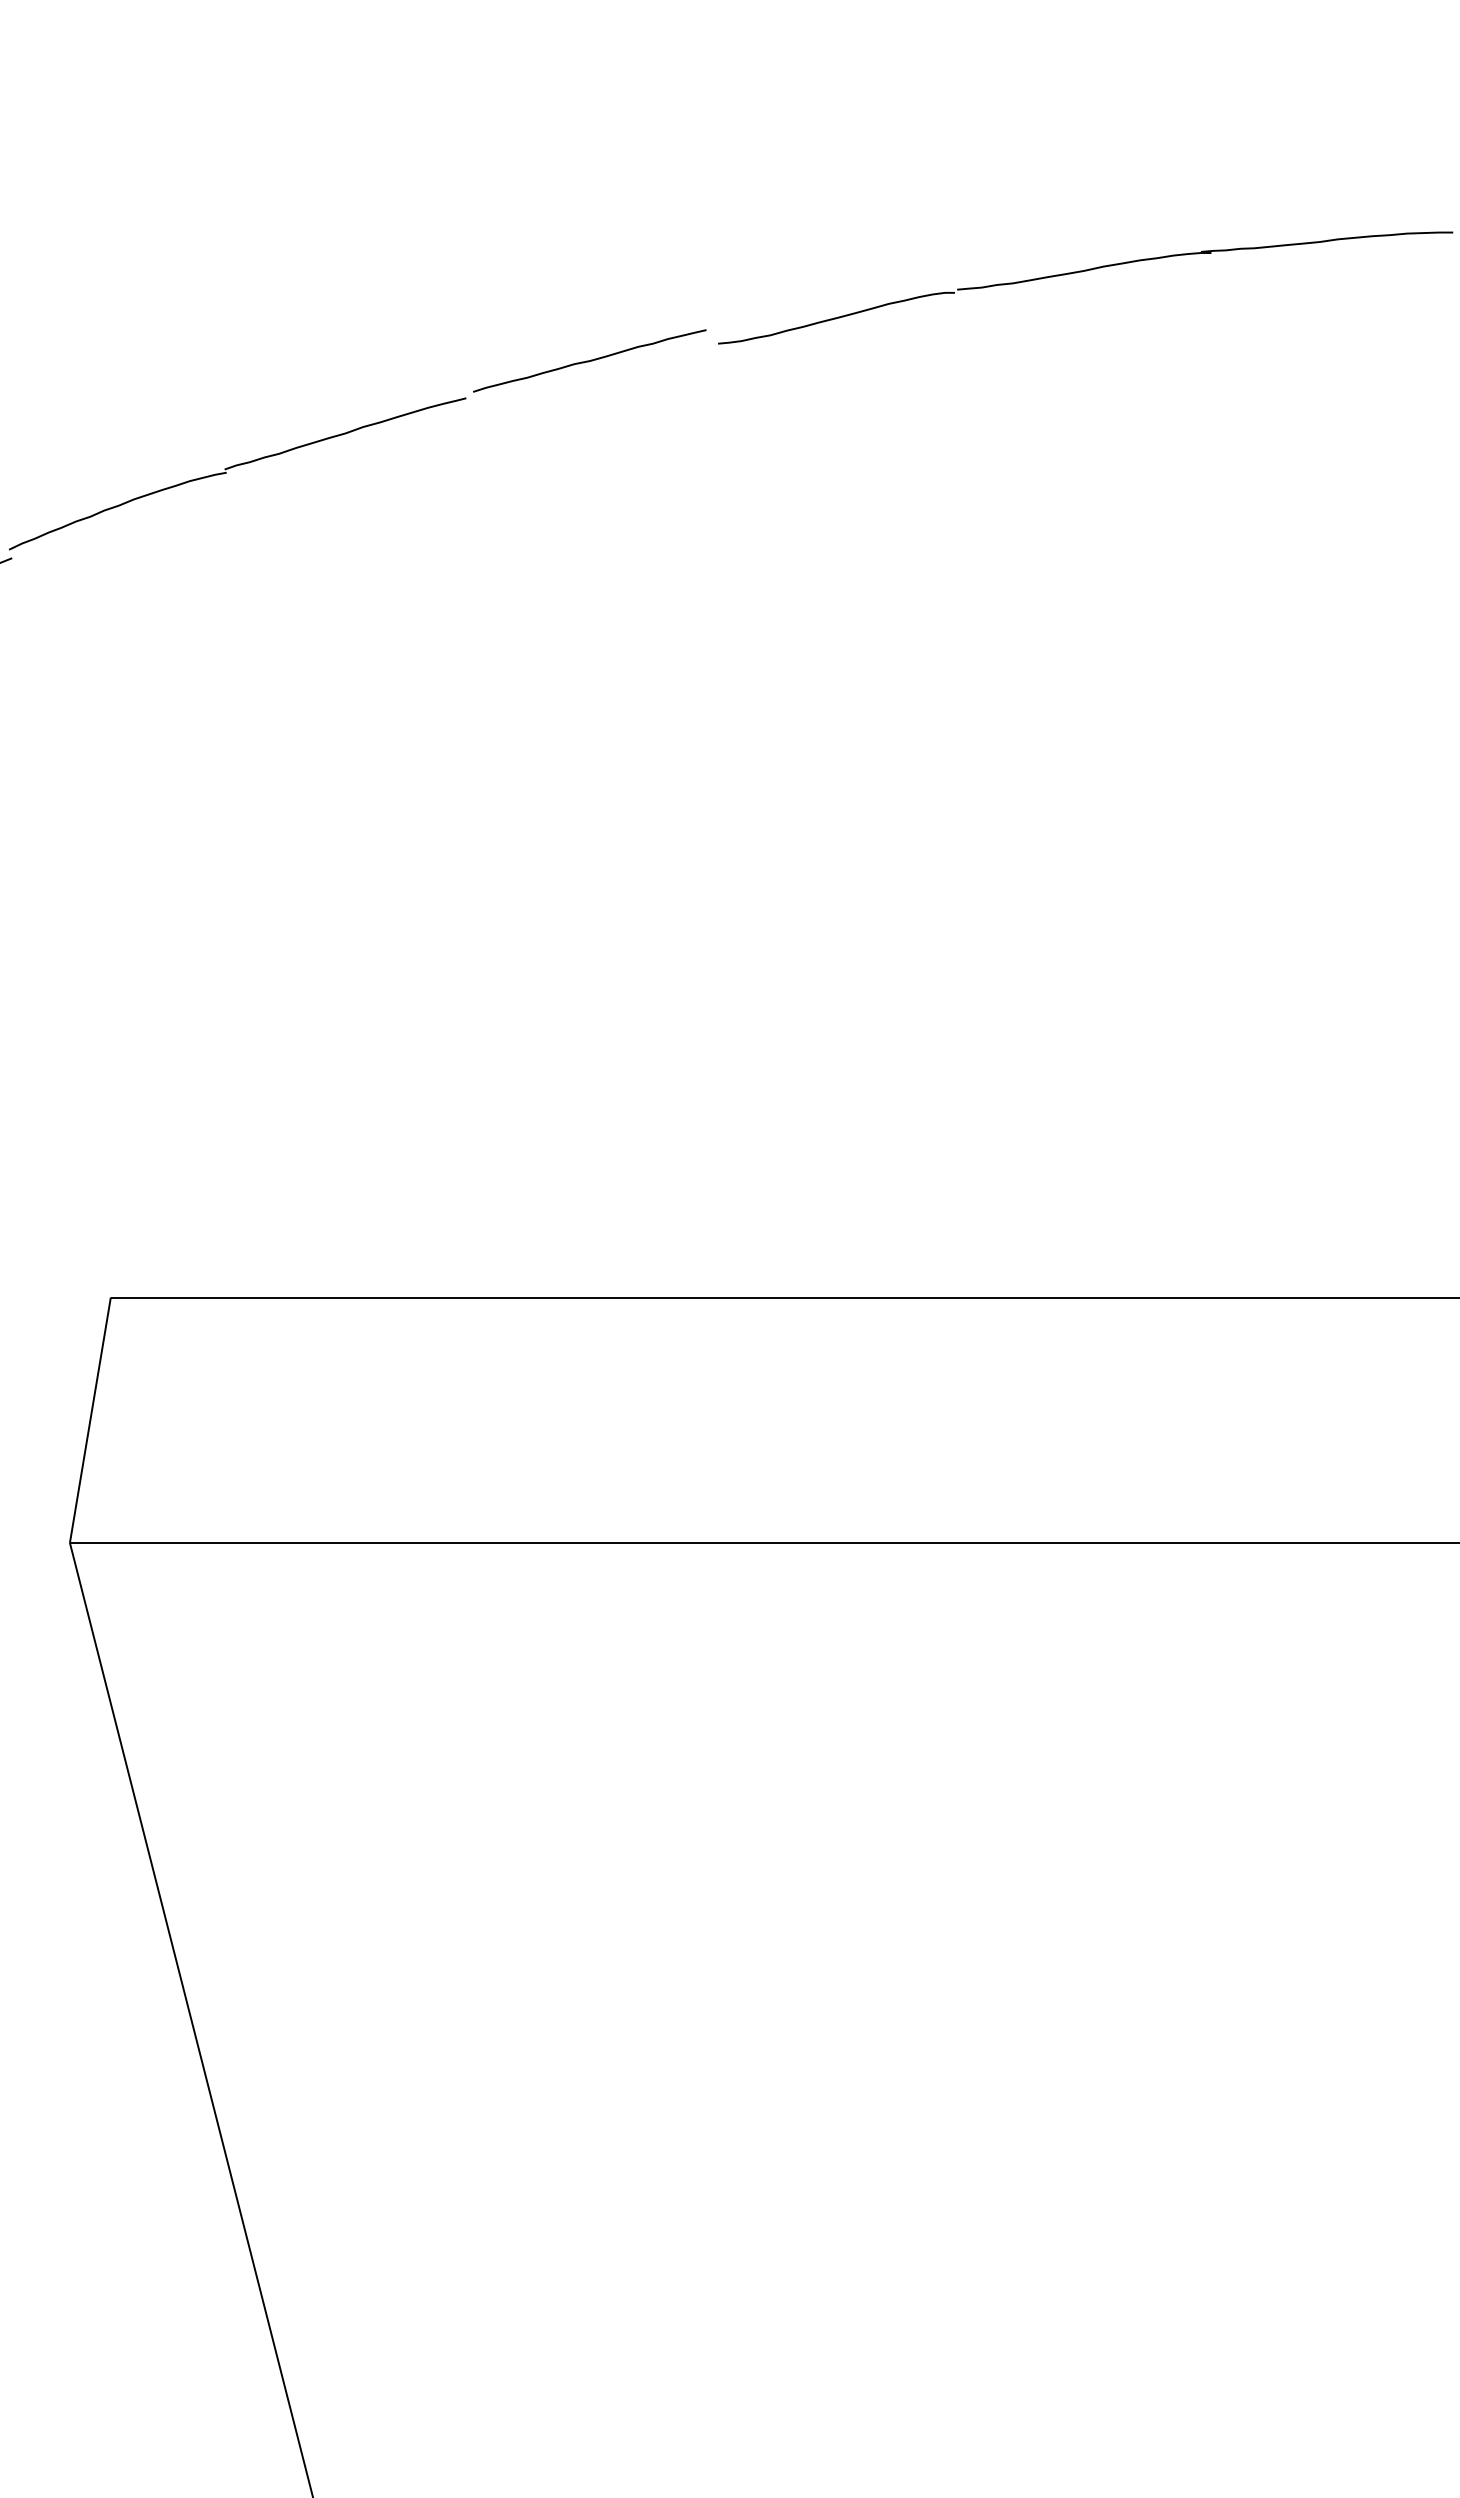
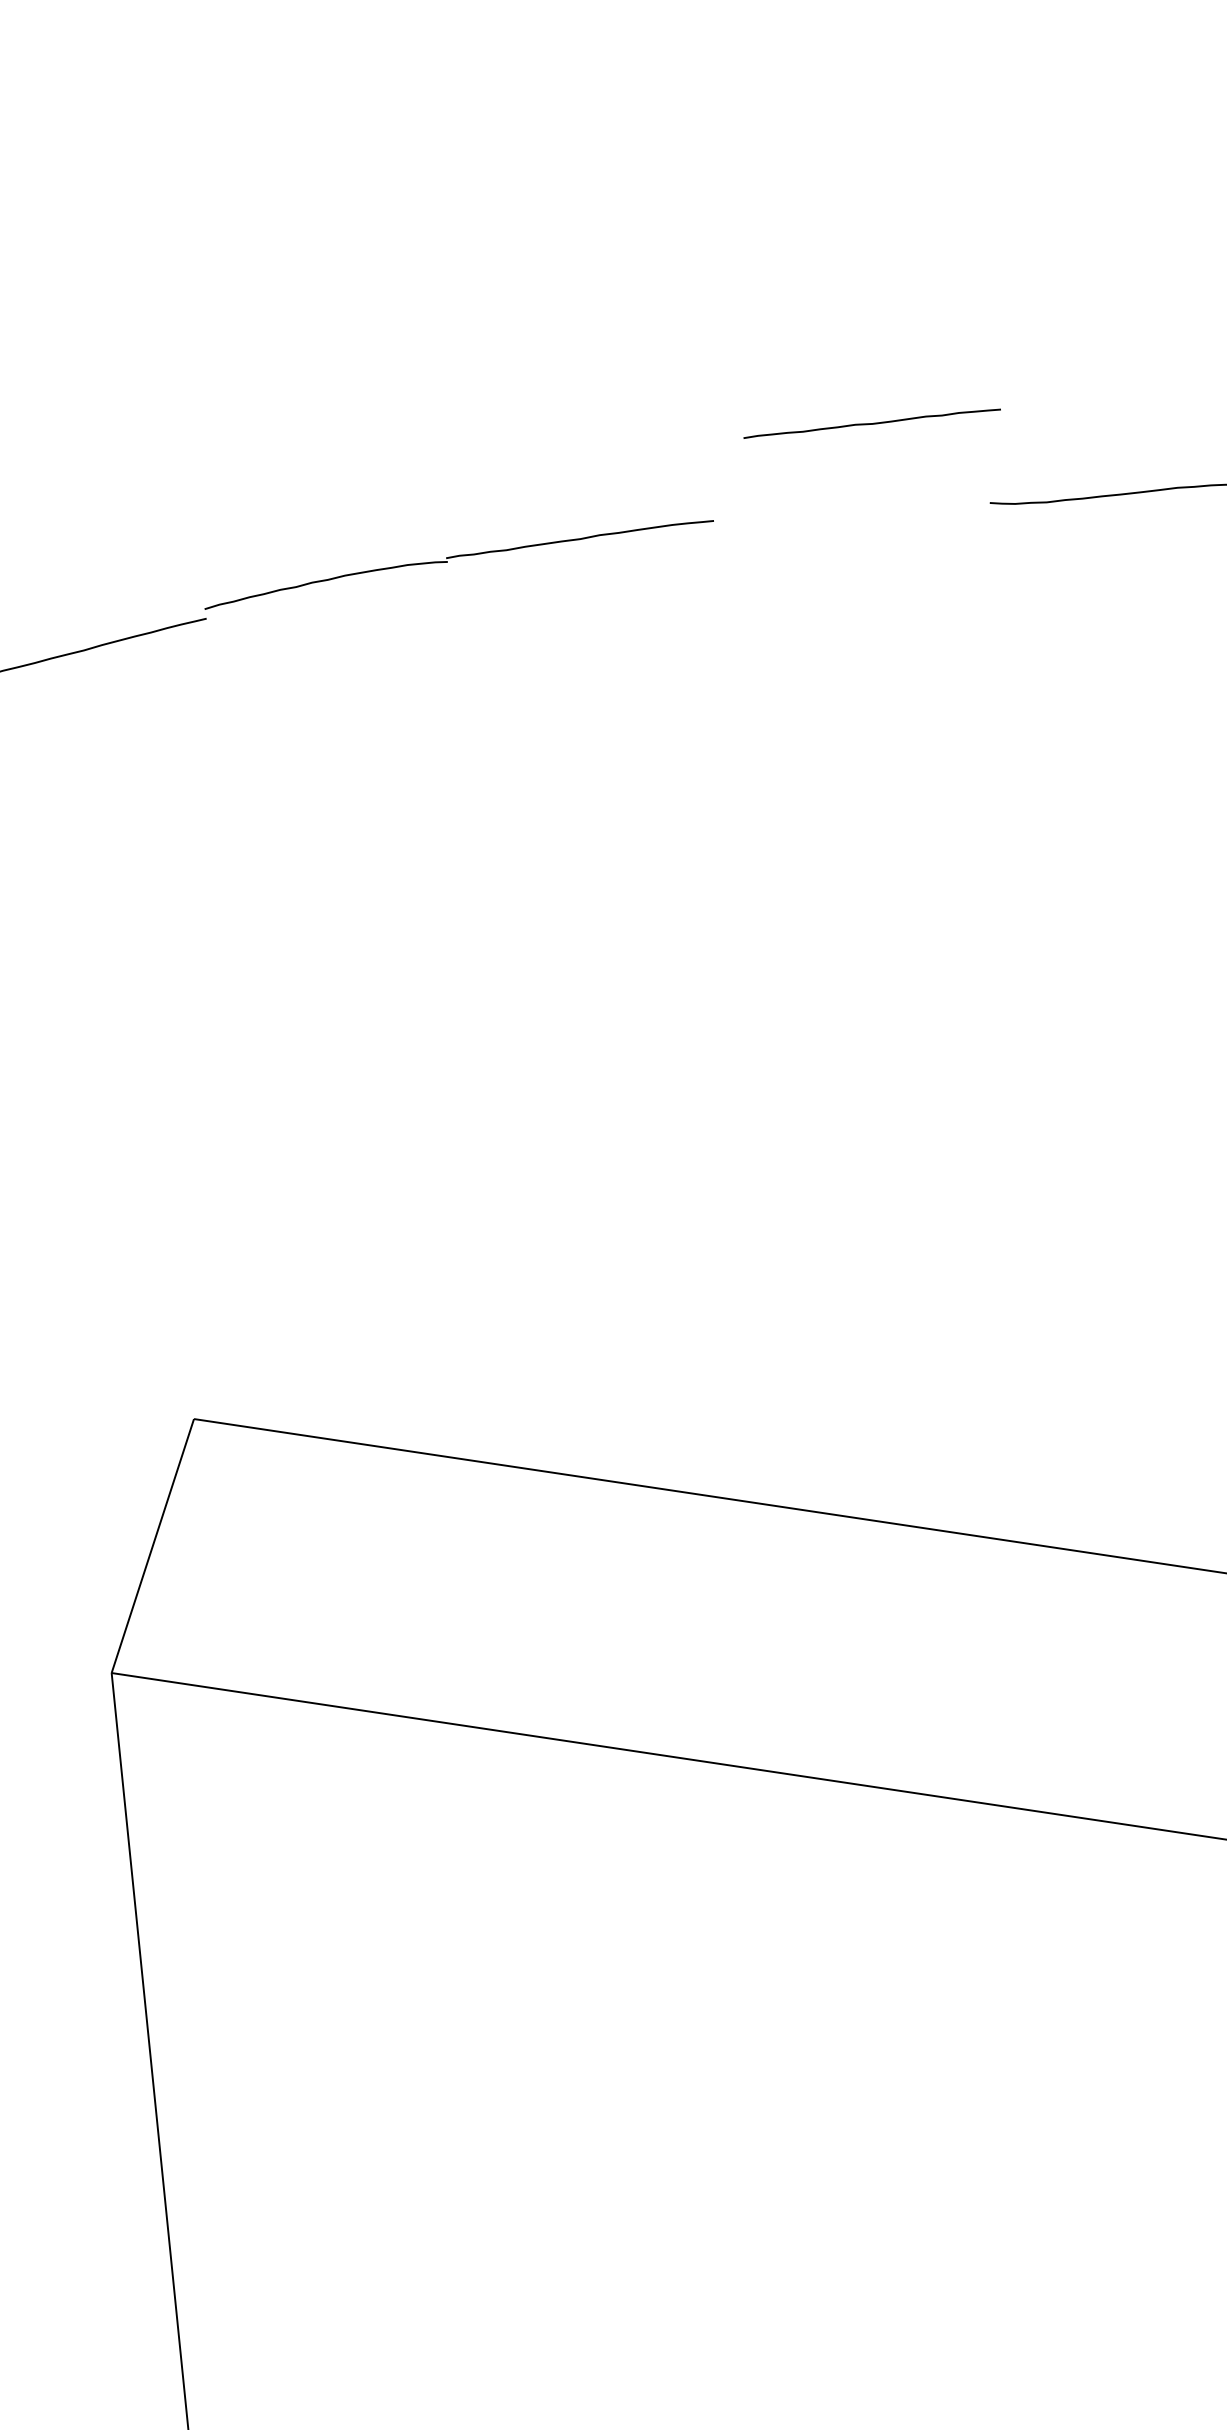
curve: (589, 360) -> (872, 423), moved

